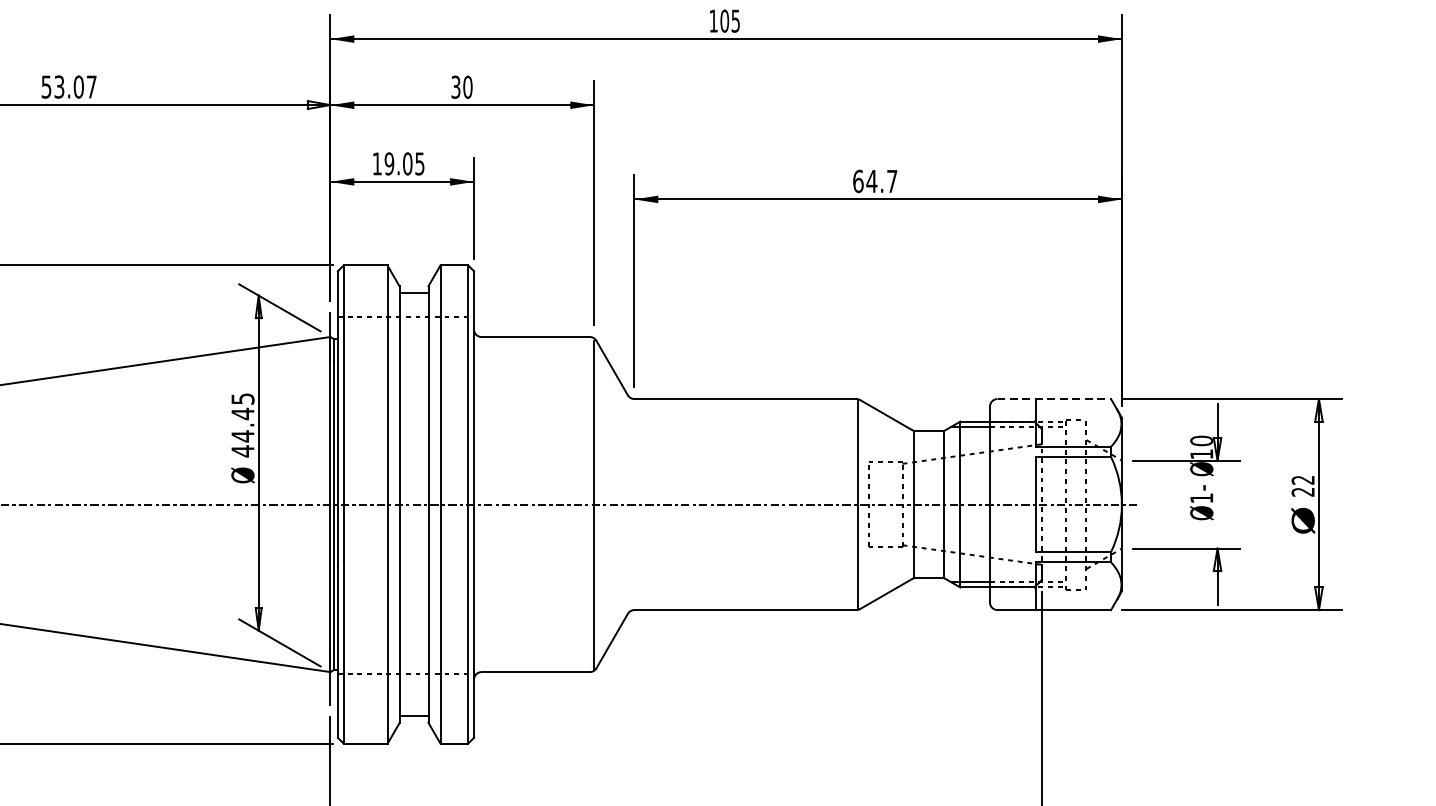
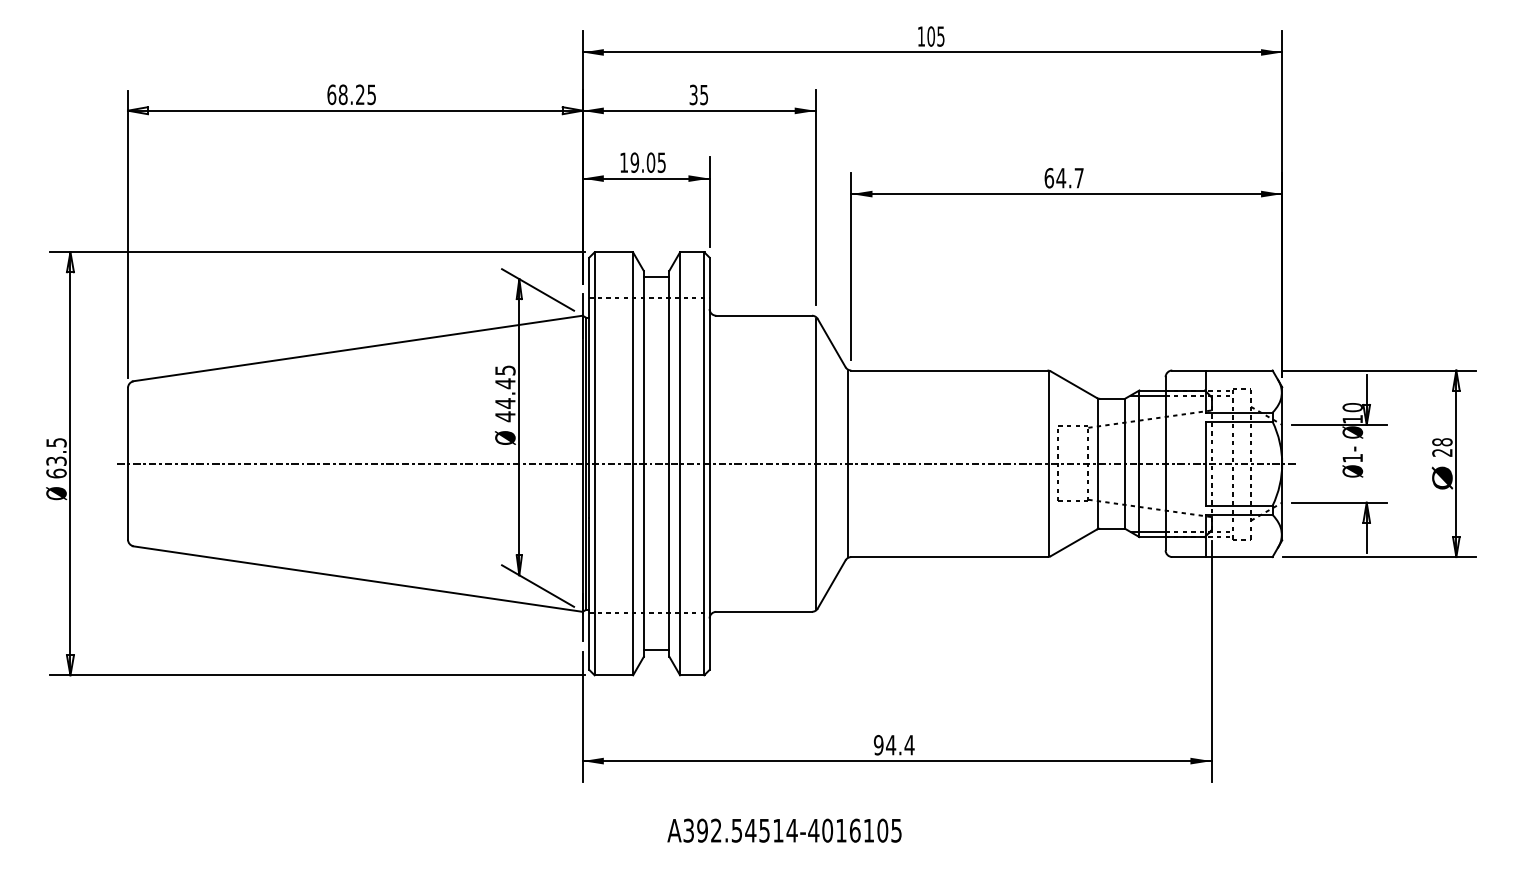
text: (68, 86) -> (351, 94), 53.07 -> 68.25
text: (468, 86) -> (704, 94), 30 -> 35
line: (1054, 399) -> (1222, 370), dashed -> solid
text: (1303, 480) -> (1442, 442), 22 -> 28
line: (630, 504) -> (847, 463), added

